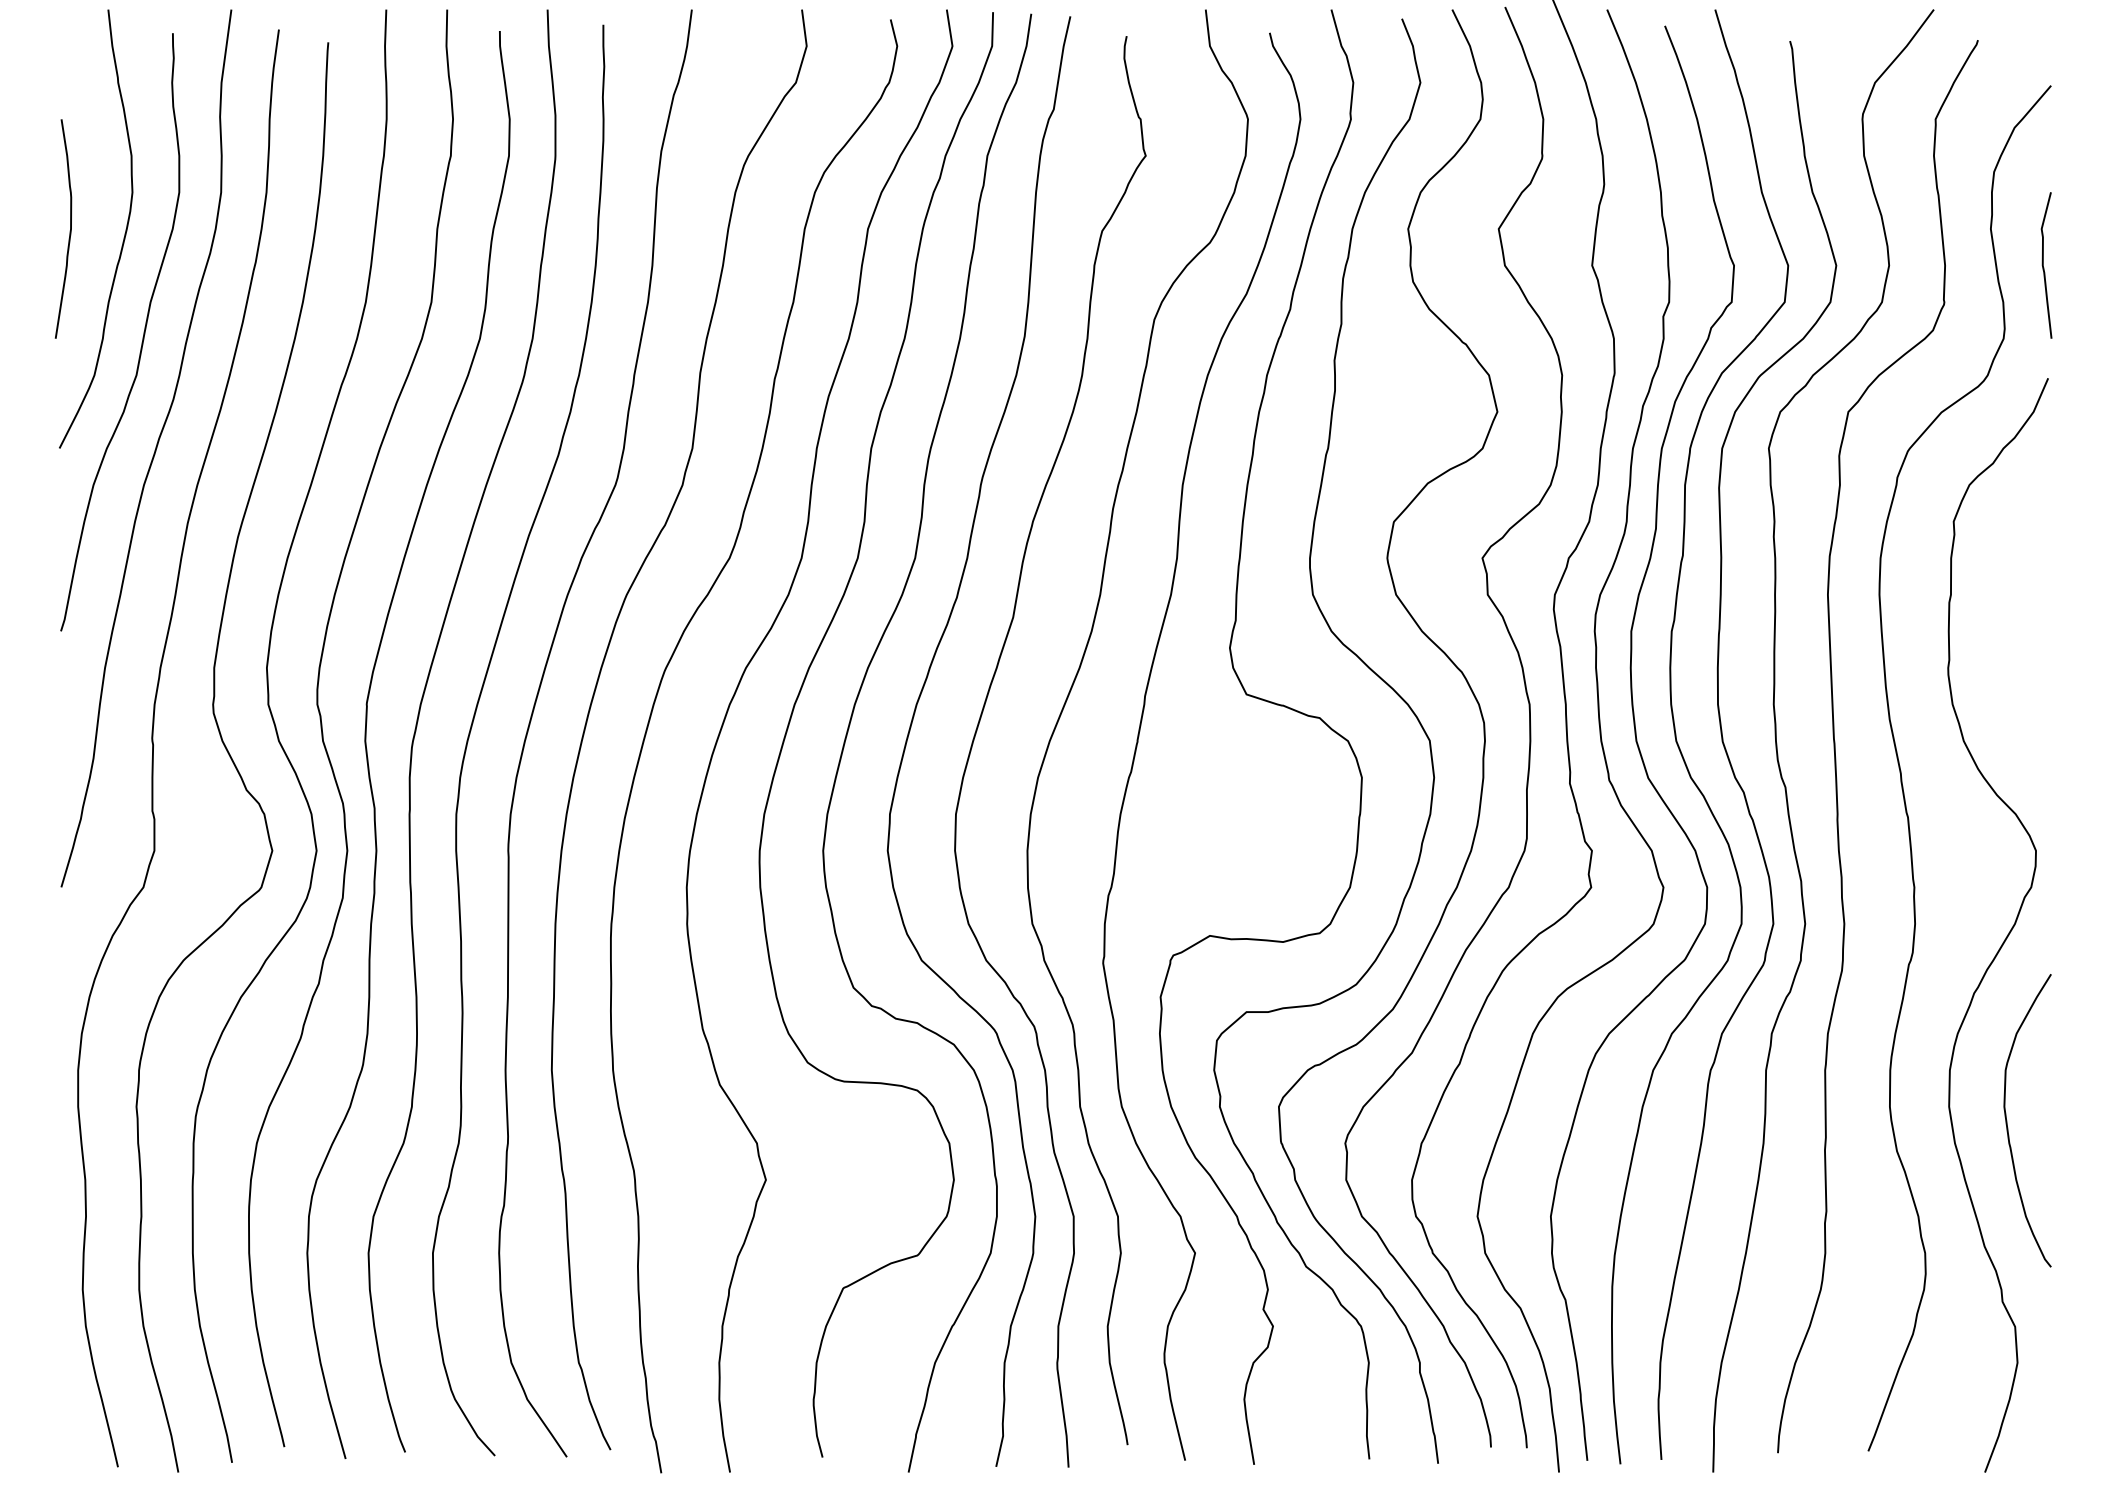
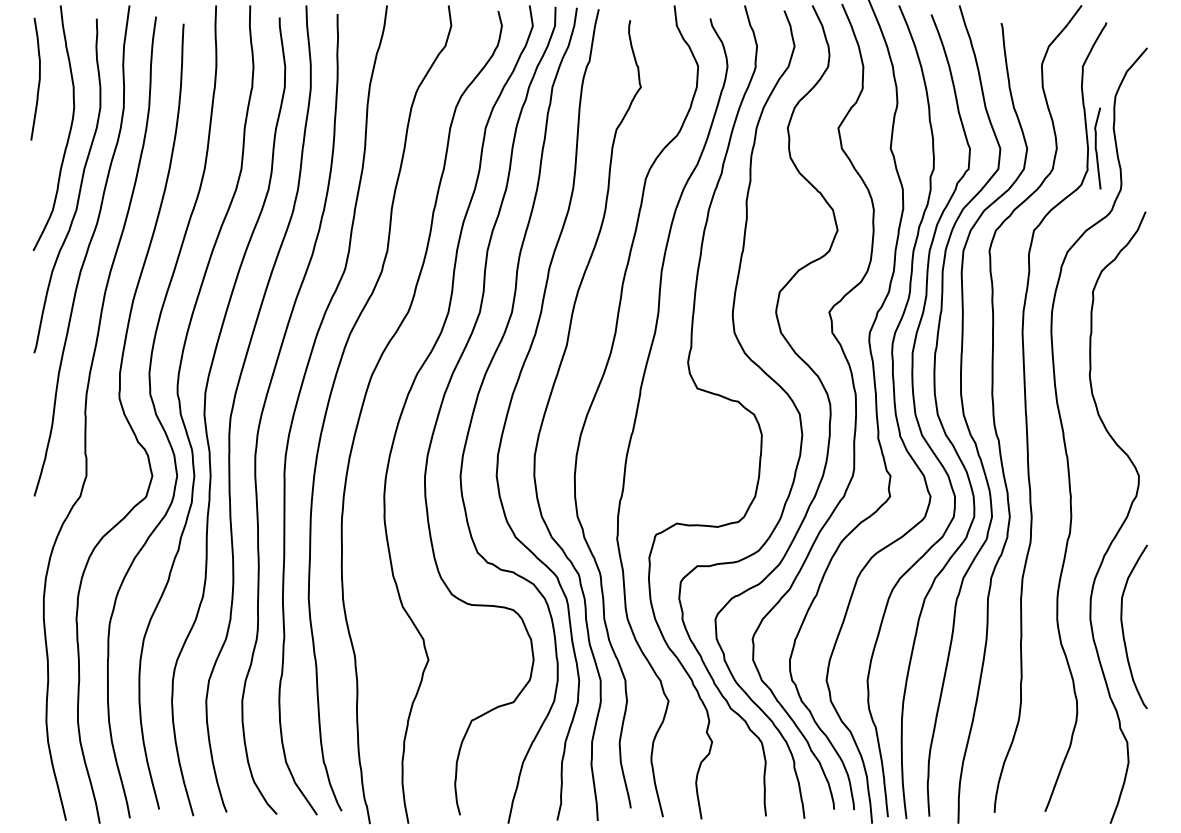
curve: (68, 229) -> (38, 79), moved
curve: (2044, 265) -> (1096, 148), moved

